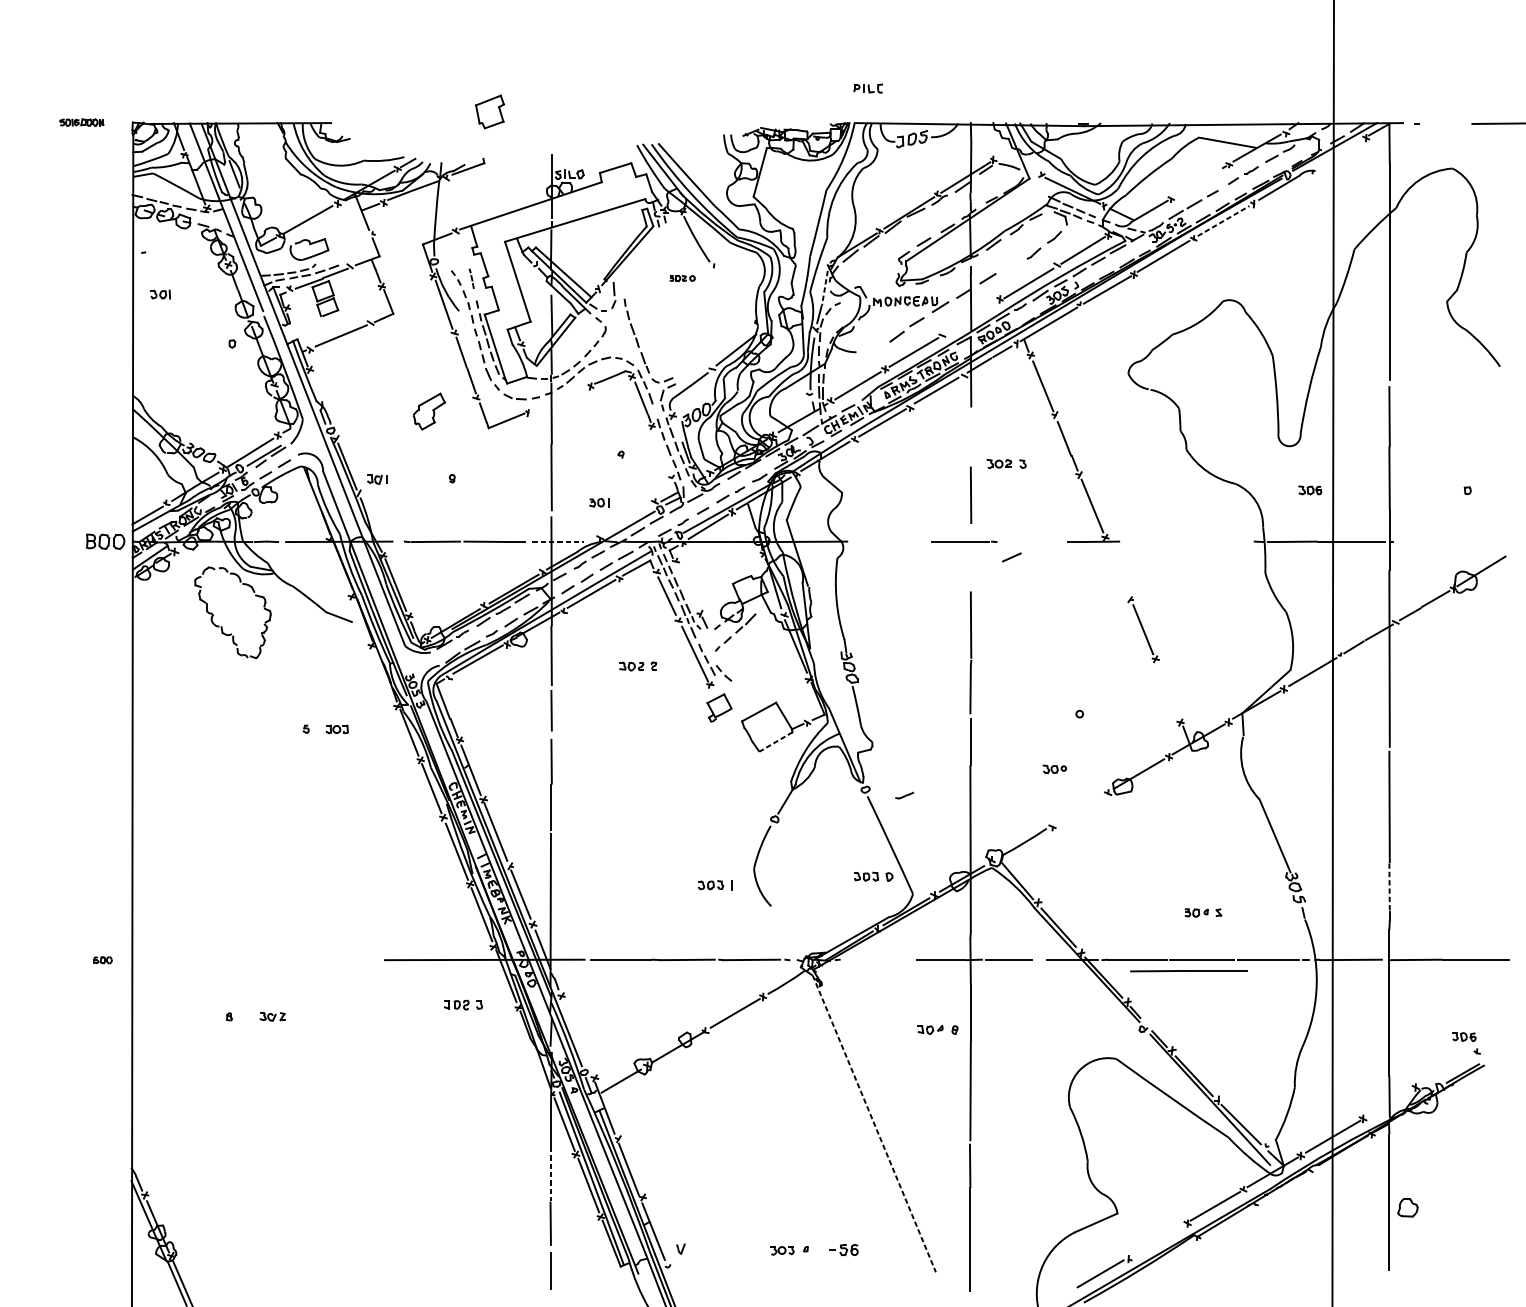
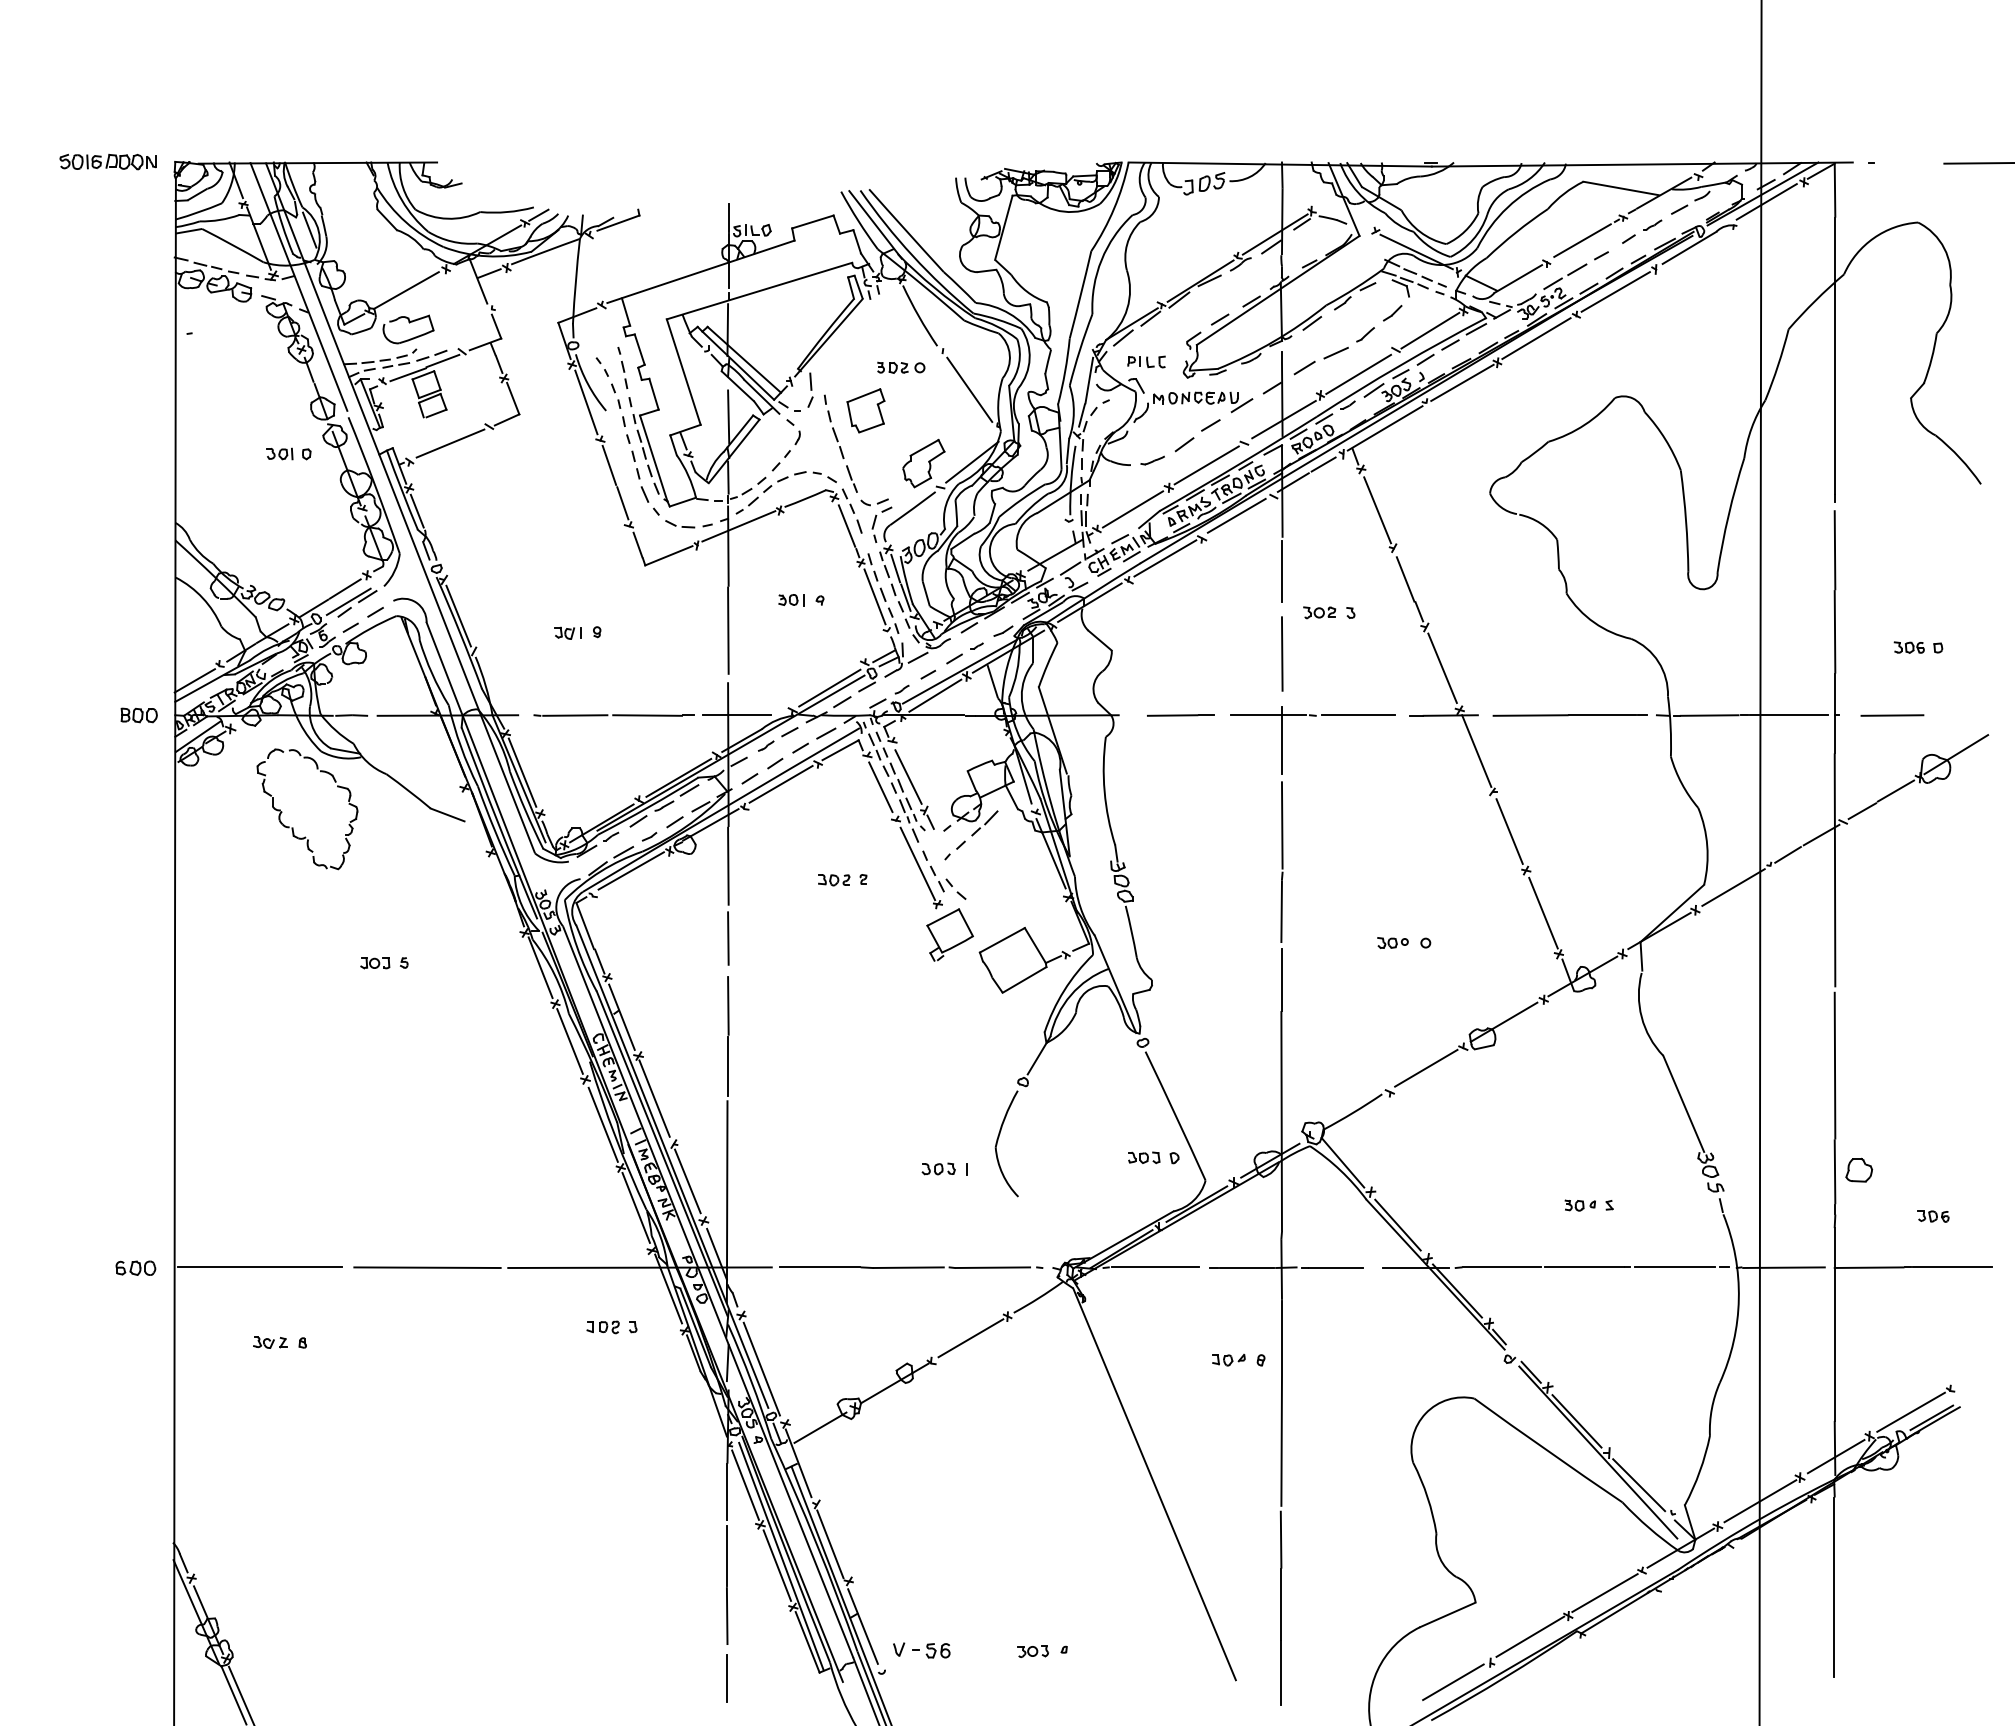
part: (868, 88) -> (1146, 361), moved
part: (489, 111) -> (865, 410), moved
part: (81, 122) -> (107, 161), size x1.67
line: (1337, 152) -> (1766, 201), added
line: (1198, 182) -> (1582, 240), added
line: (1224, 220) -> (1616, 291), dashed -> solid
part: (682, 278) -> (901, 367), size x1.43
part: (471, 279) -> (622, 368), size x1.67
line: (825, 288) -> (1089, 381), dashed -> solid
part: (160, 294) -> (279, 453), moved
line: (734, 294) -> (969, 389), added
line: (971, 317) -> (1283, 419), added
line: (315, 386) -> (416, 510), added
line: (559, 398) -> (738, 526), added
part: (429, 411) -> (923, 463), moved
line: (678, 430) -> (895, 568), added
line: (970, 432) -> (1281, 570), added
line: (662, 451) -> (874, 596), added
part: (376, 478) -> (567, 632), moved
part: (1309, 490) -> (1908, 647), moved
part: (599, 503) -> (791, 600), moved
line: (628, 520) -> (829, 687), added
part: (104, 541) -> (138, 715), size x0.71
line: (557, 541) -> (736, 715), dashed -> solid
line: (893, 541) -> (1180, 715), added
line: (1028, 541) -> (1358, 715), added
line: (1433, 541) -> (1892, 715), added
line: (1011, 556) -> (1335, 352), moved
line: (970, 559) -> (1281, 739), added
line: (1118, 568) -> (1476, 750), added
line: (688, 588) -> (908, 776), added
line: (1168, 690) -> (1543, 912), added
part: (719, 707) -> (949, 934), size x1.43
part: (337, 729) -> (375, 963), moved
line: (775, 742) -> (1024, 980), dashed -> solid
part: (1054, 768) -> (1392, 942), moved
part: (904, 795) -> (1152, 460), moved
line: (1080, 808) -> (1426, 1067), added
line: (1389, 887) -> (1835, 1172), dashed -> solid
part: (102, 959) -> (135, 1267), size x1.67
line: (196, 959) -> (259, 1267), added
line: (323, 959) -> (427, 1267), added
line: (875, 959) -> (1155, 1267), added
line: (1188, 971) -> (1569, 715), moved
part: (273, 1016) -> (270, 1342), moved
line: (576, 1036) -> (761, 1368), added
part: (1464, 1037) -> (1933, 1216), moved
line: (1446, 1068) -> (1910, 1411), added
line: (1389, 1102) -> (1835, 1456), added
line: (874, 1124) -> (1154, 1484), dashed -> solid
line: (550, 1178) -> (726, 1556), dashed -> solid
part: (1408, 1207) -> (1859, 1169), moved
line: (1159, 1239) -> (1530, 1636), added
part: (844, 1249) -> (931, 1650), moved

